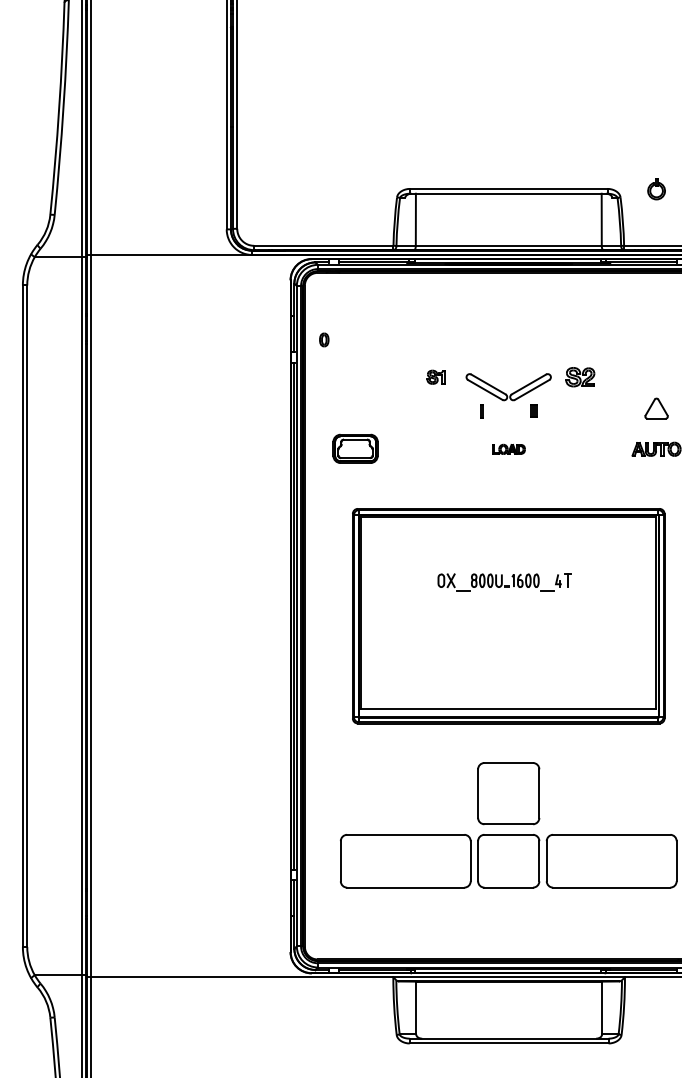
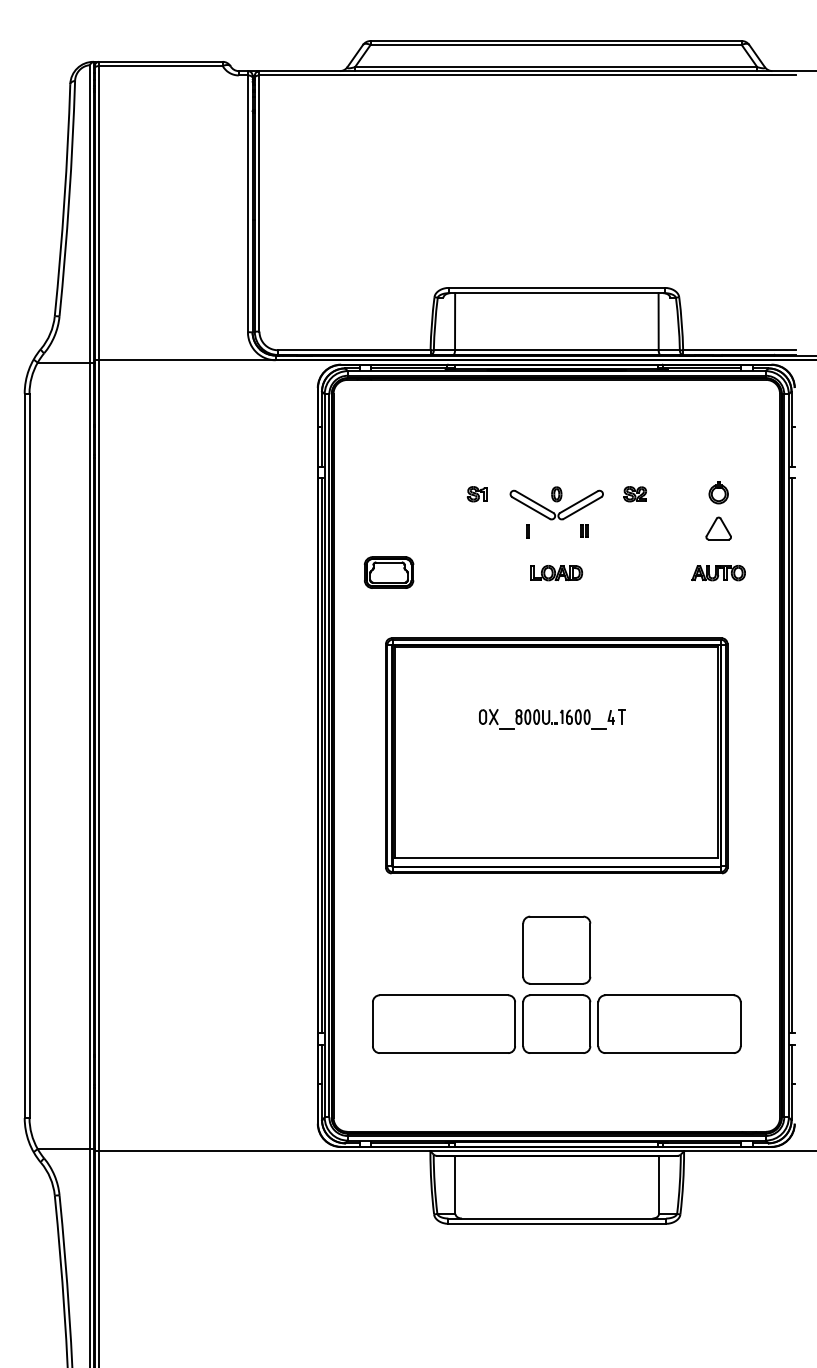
part: (656, 189) -> (718, 492), moved
part: (324, 340) -> (556, 494), moved
part: (579, 377) -> (634, 494), size x0.71
part: (508, 449) -> (556, 573), size x1.43

